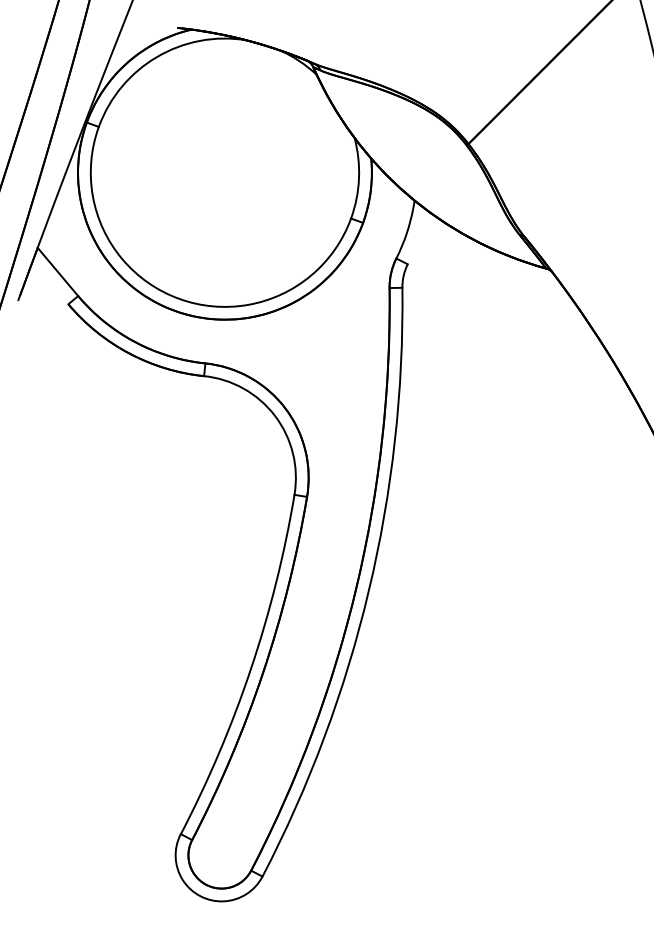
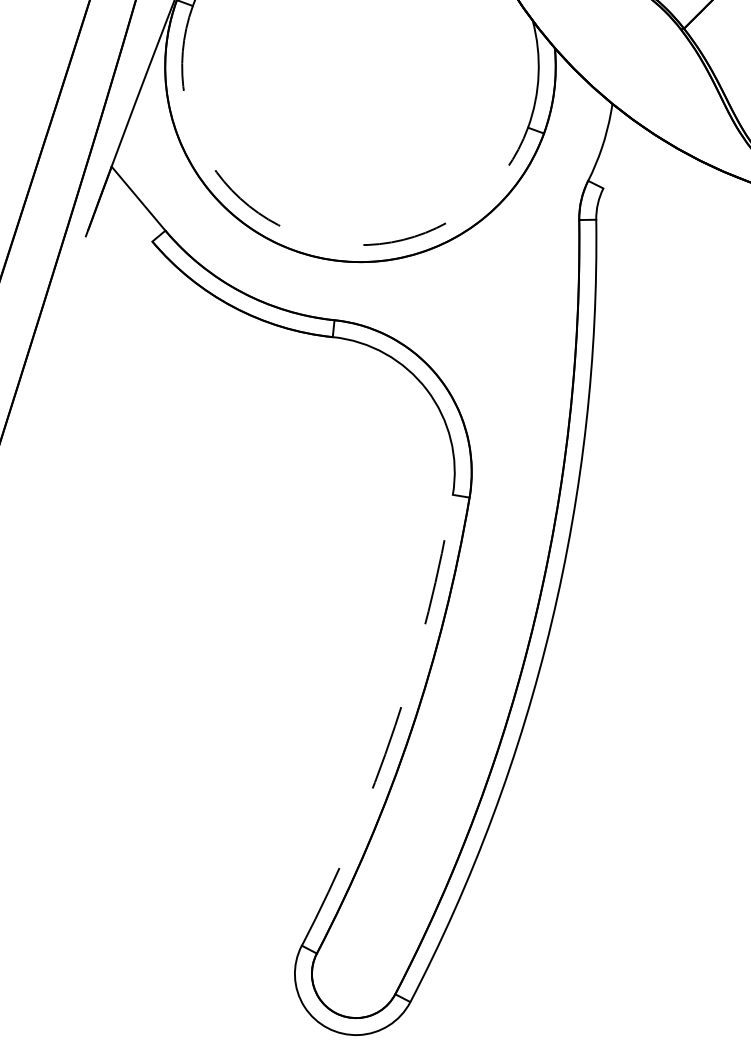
arc: (179, 298) -> (300, 233), solid -> dashed
arc: (251, 668) -> (395, 725), solid -> dashed

